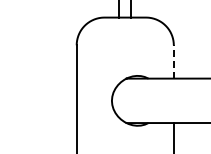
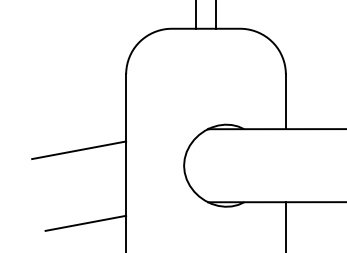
line: (173, 61) -> (285, 101), dashed -> solid
line: (47, 91) -> (78, 150), added
line: (51, 135) -> (84, 222), added

